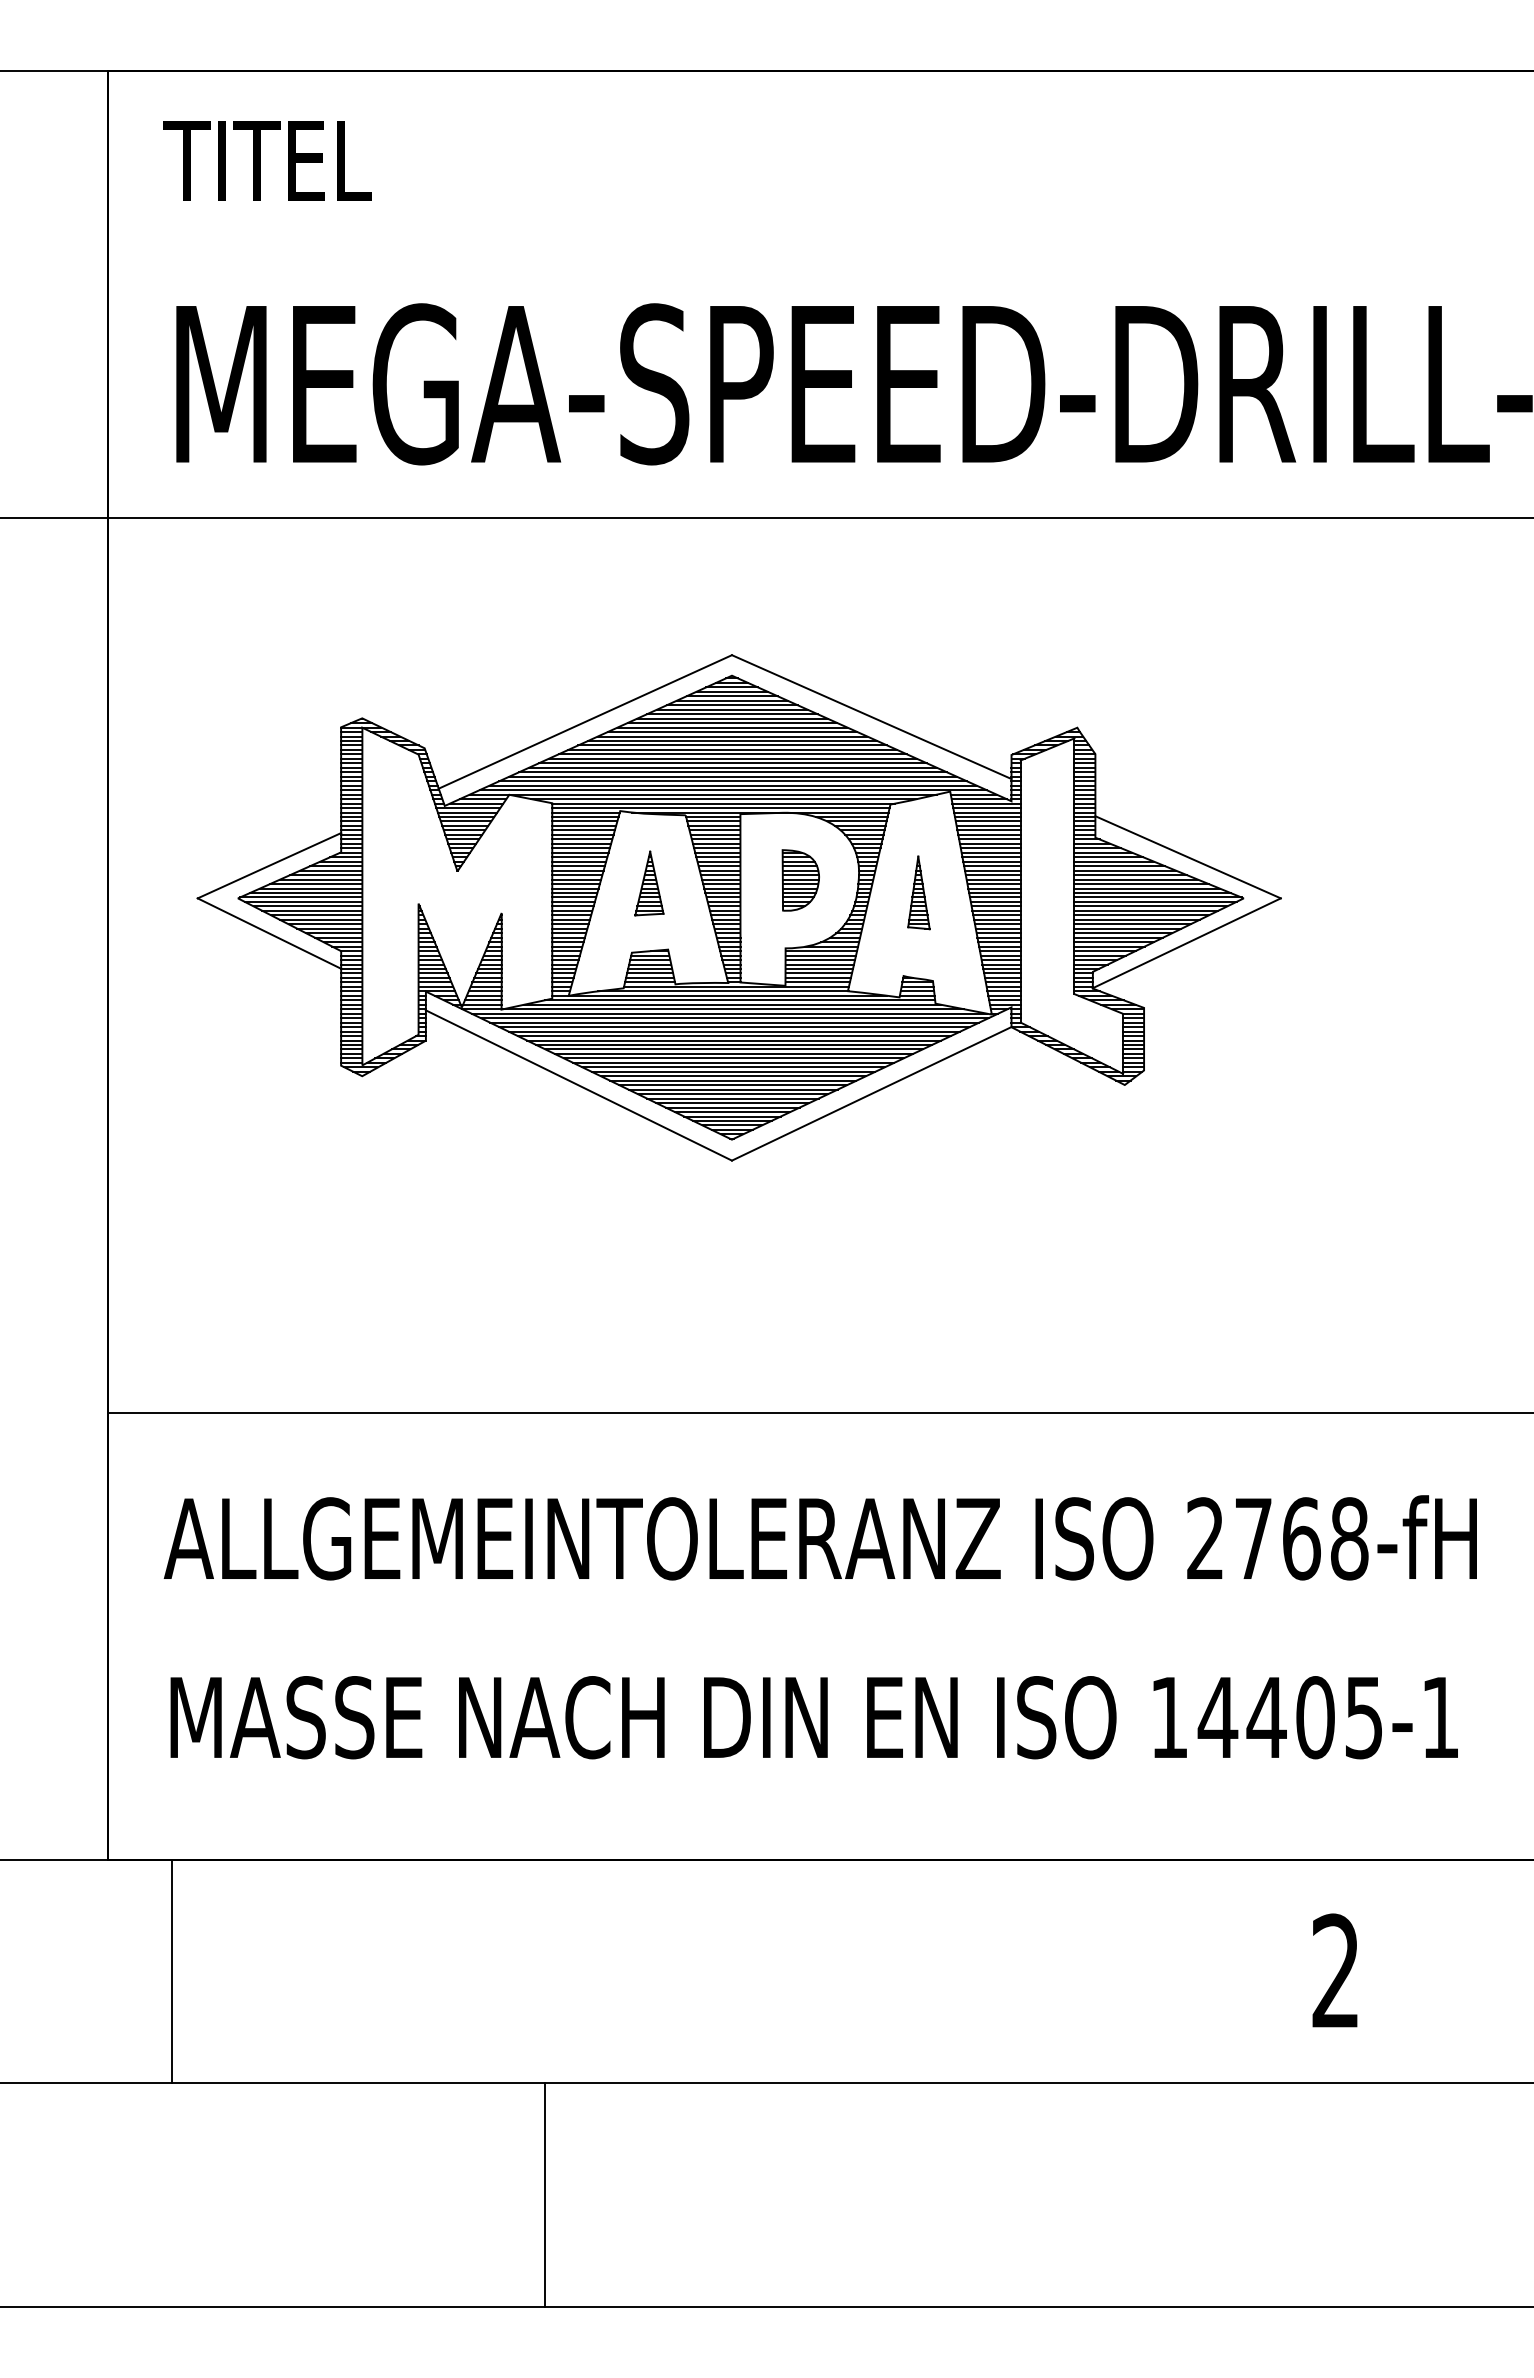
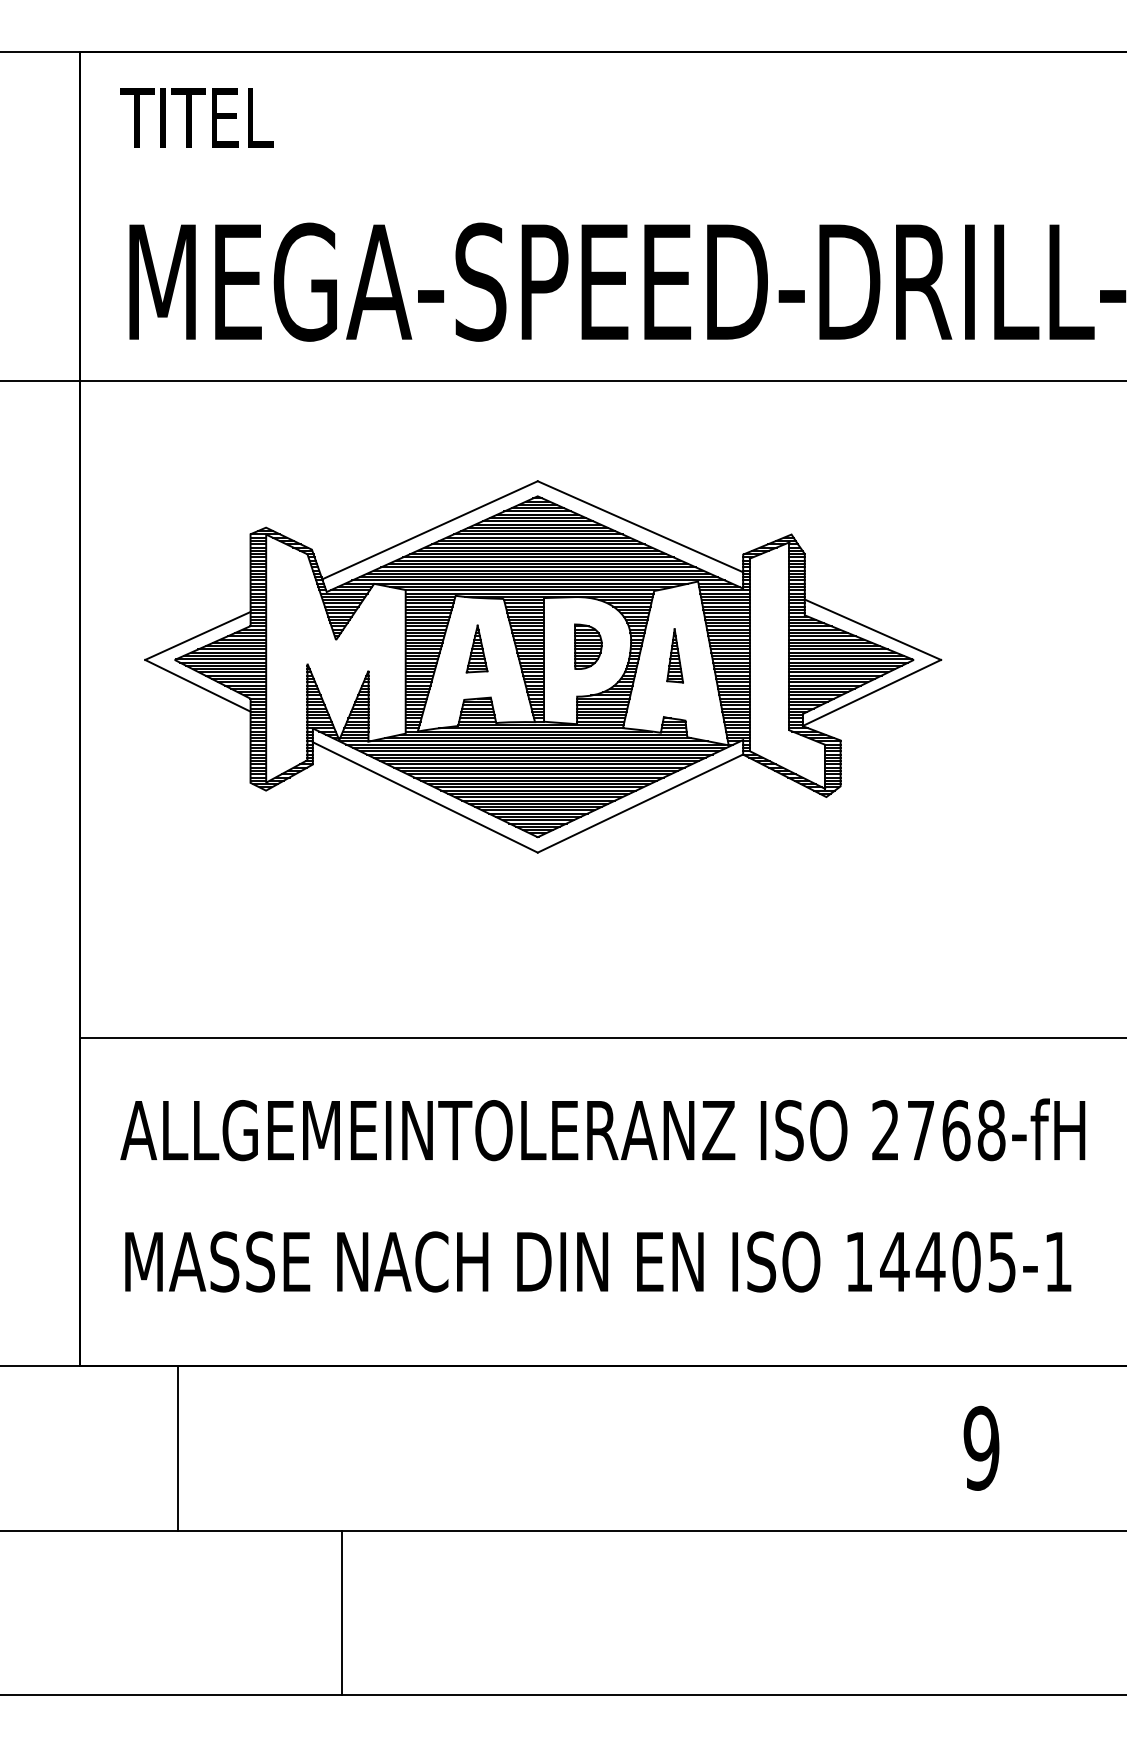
line: (172, 1971) -> (178, 1448), moved
text: (1335, 1971) -> (981, 1448), 2 -> 9
line: (544, 2194) -> (341, 1612), moved

